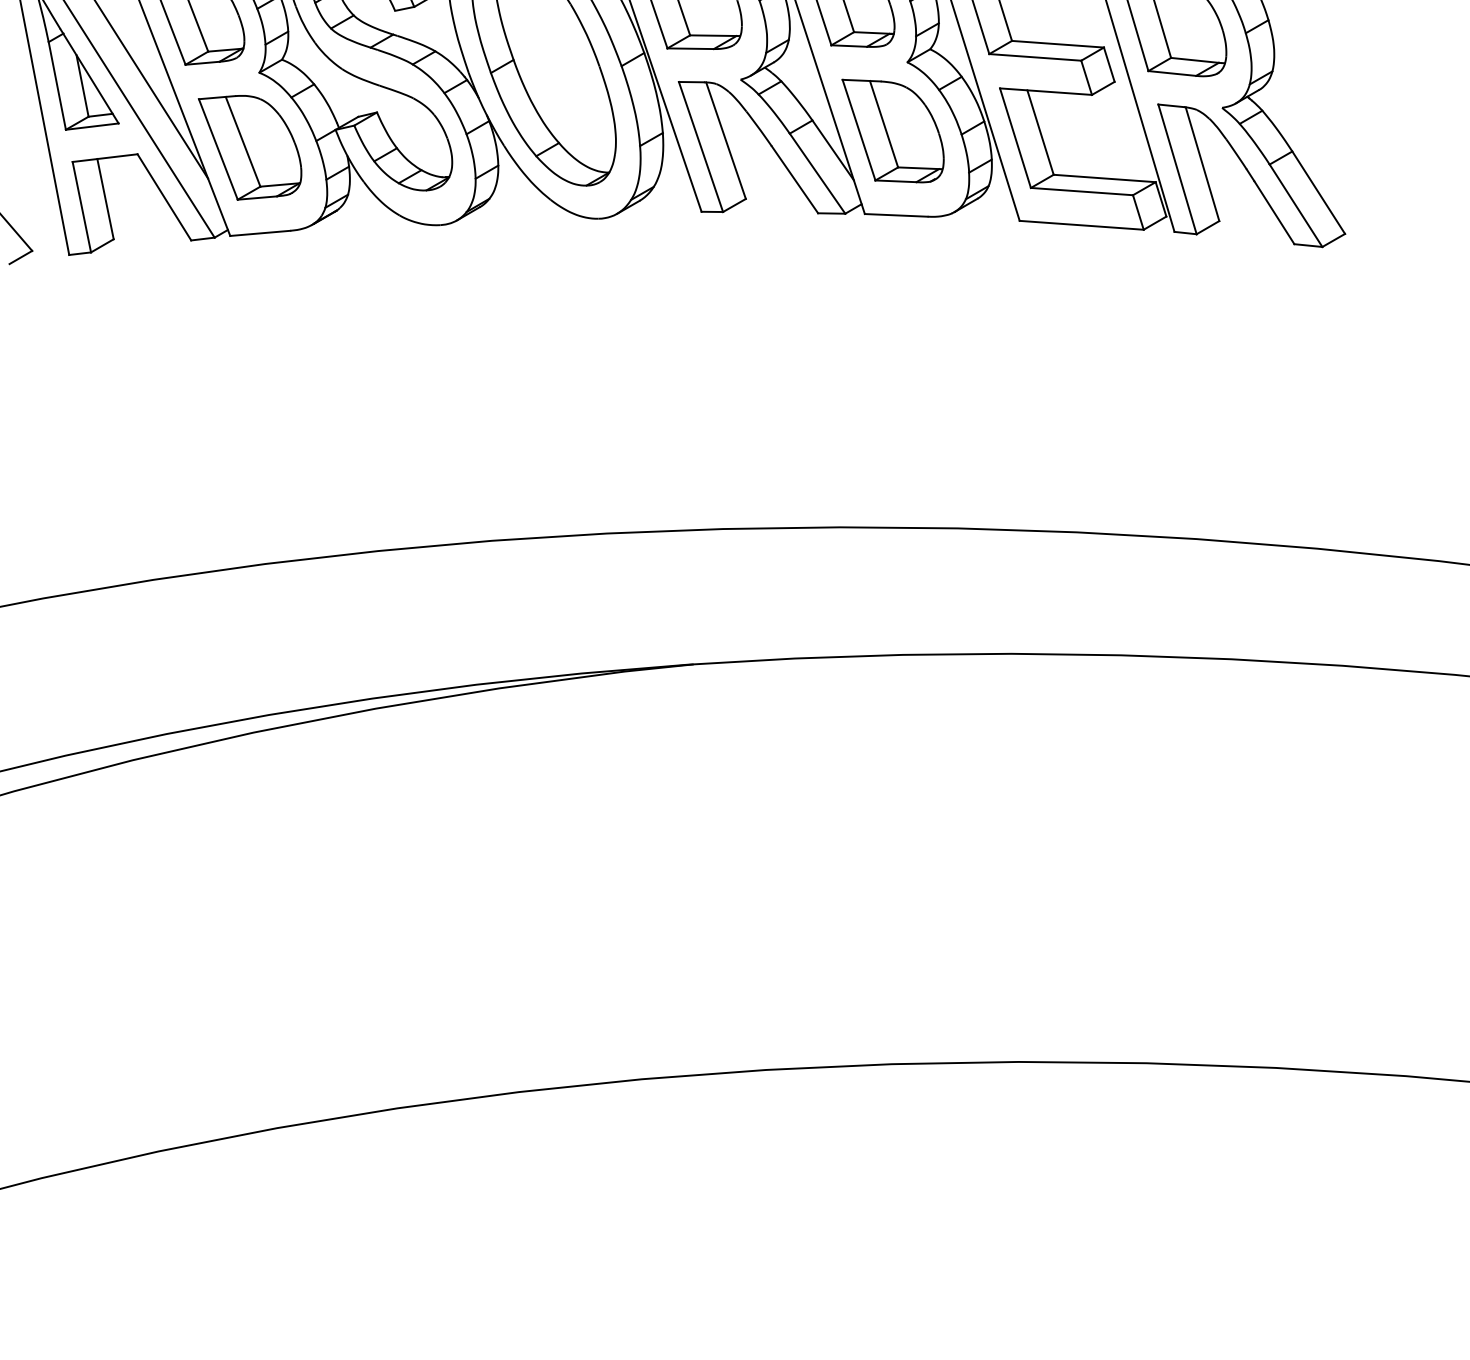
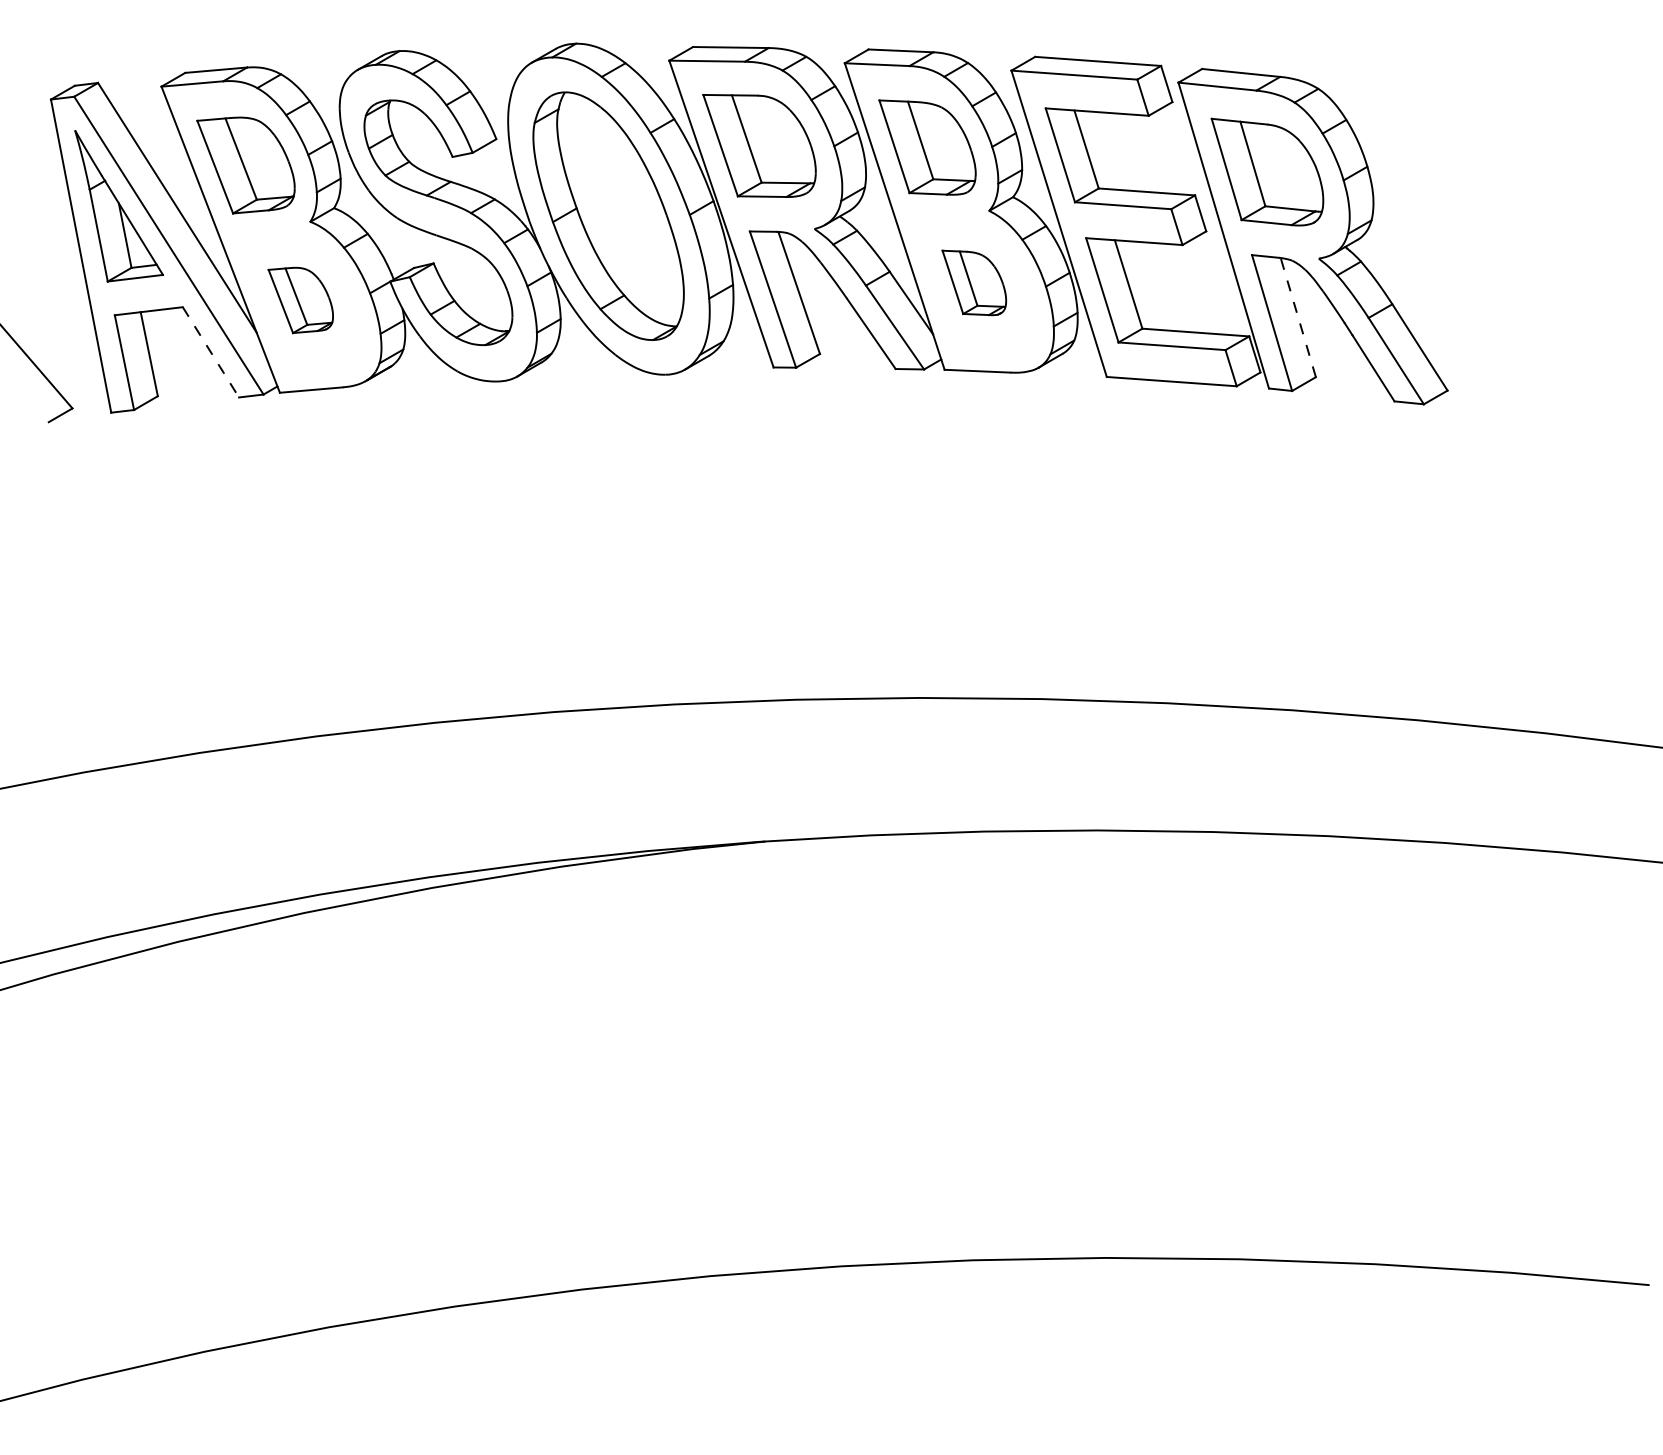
part: (893, 130) -> (974, 282), size x0.6
part: (249, 147) -> (300, 300), size x0.6
line: (1202, 164) -> (1298, 317), solid -> dashed
line: (164, 197) -> (211, 352), solid -> dashed

